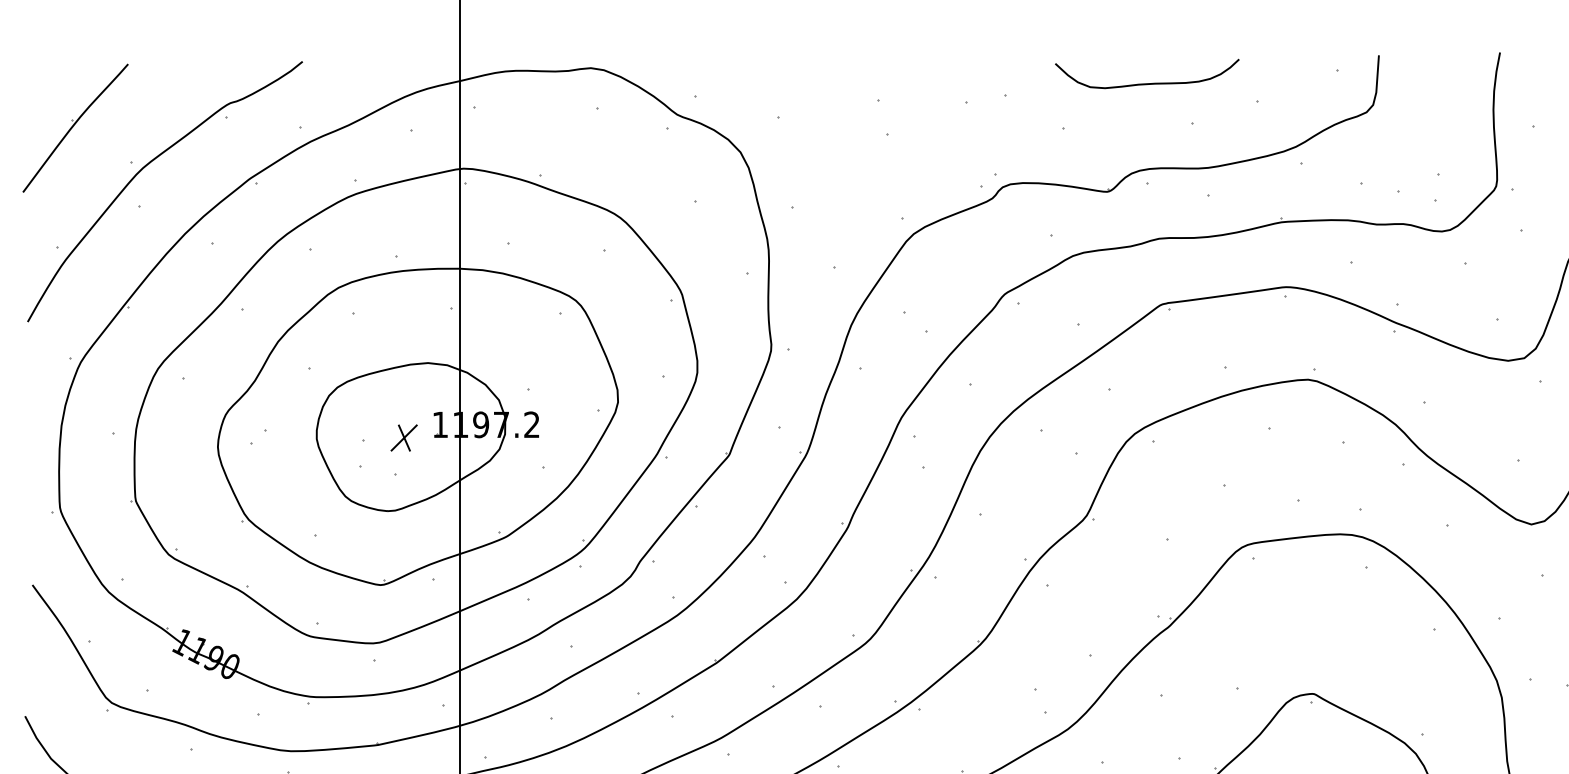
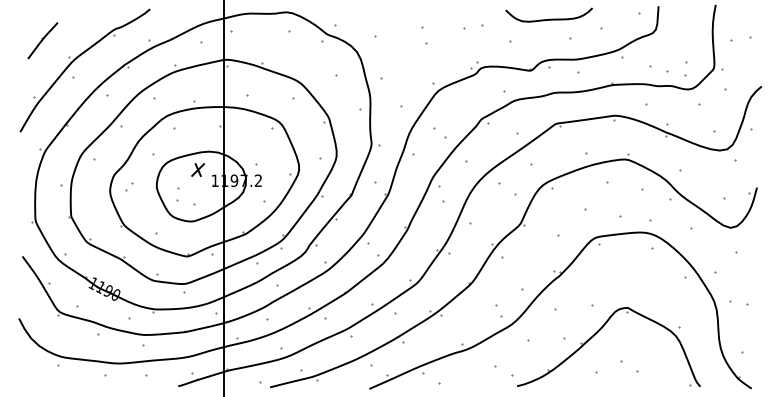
part: (74, 127) -> (42, 40), size x0.6
part: (404, 436) -> (198, 169), moved

